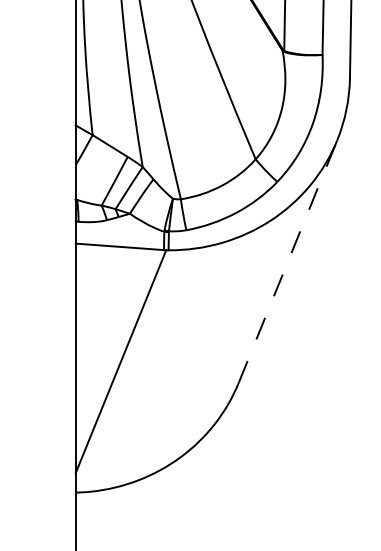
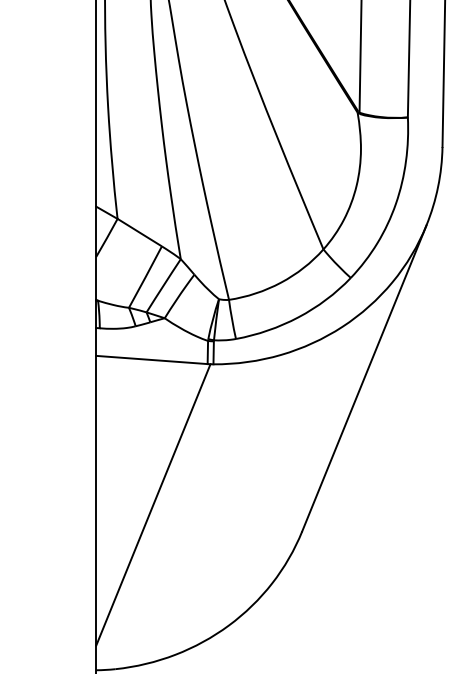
line: (288, 261) -> (364, 378), dashed -> solid

